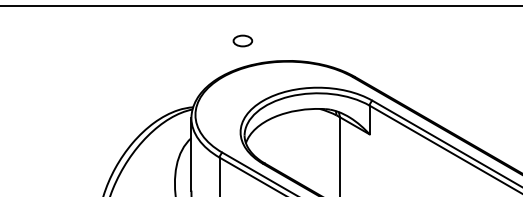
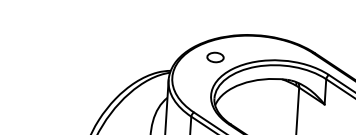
part: (242, 40) -> (215, 57), moved

